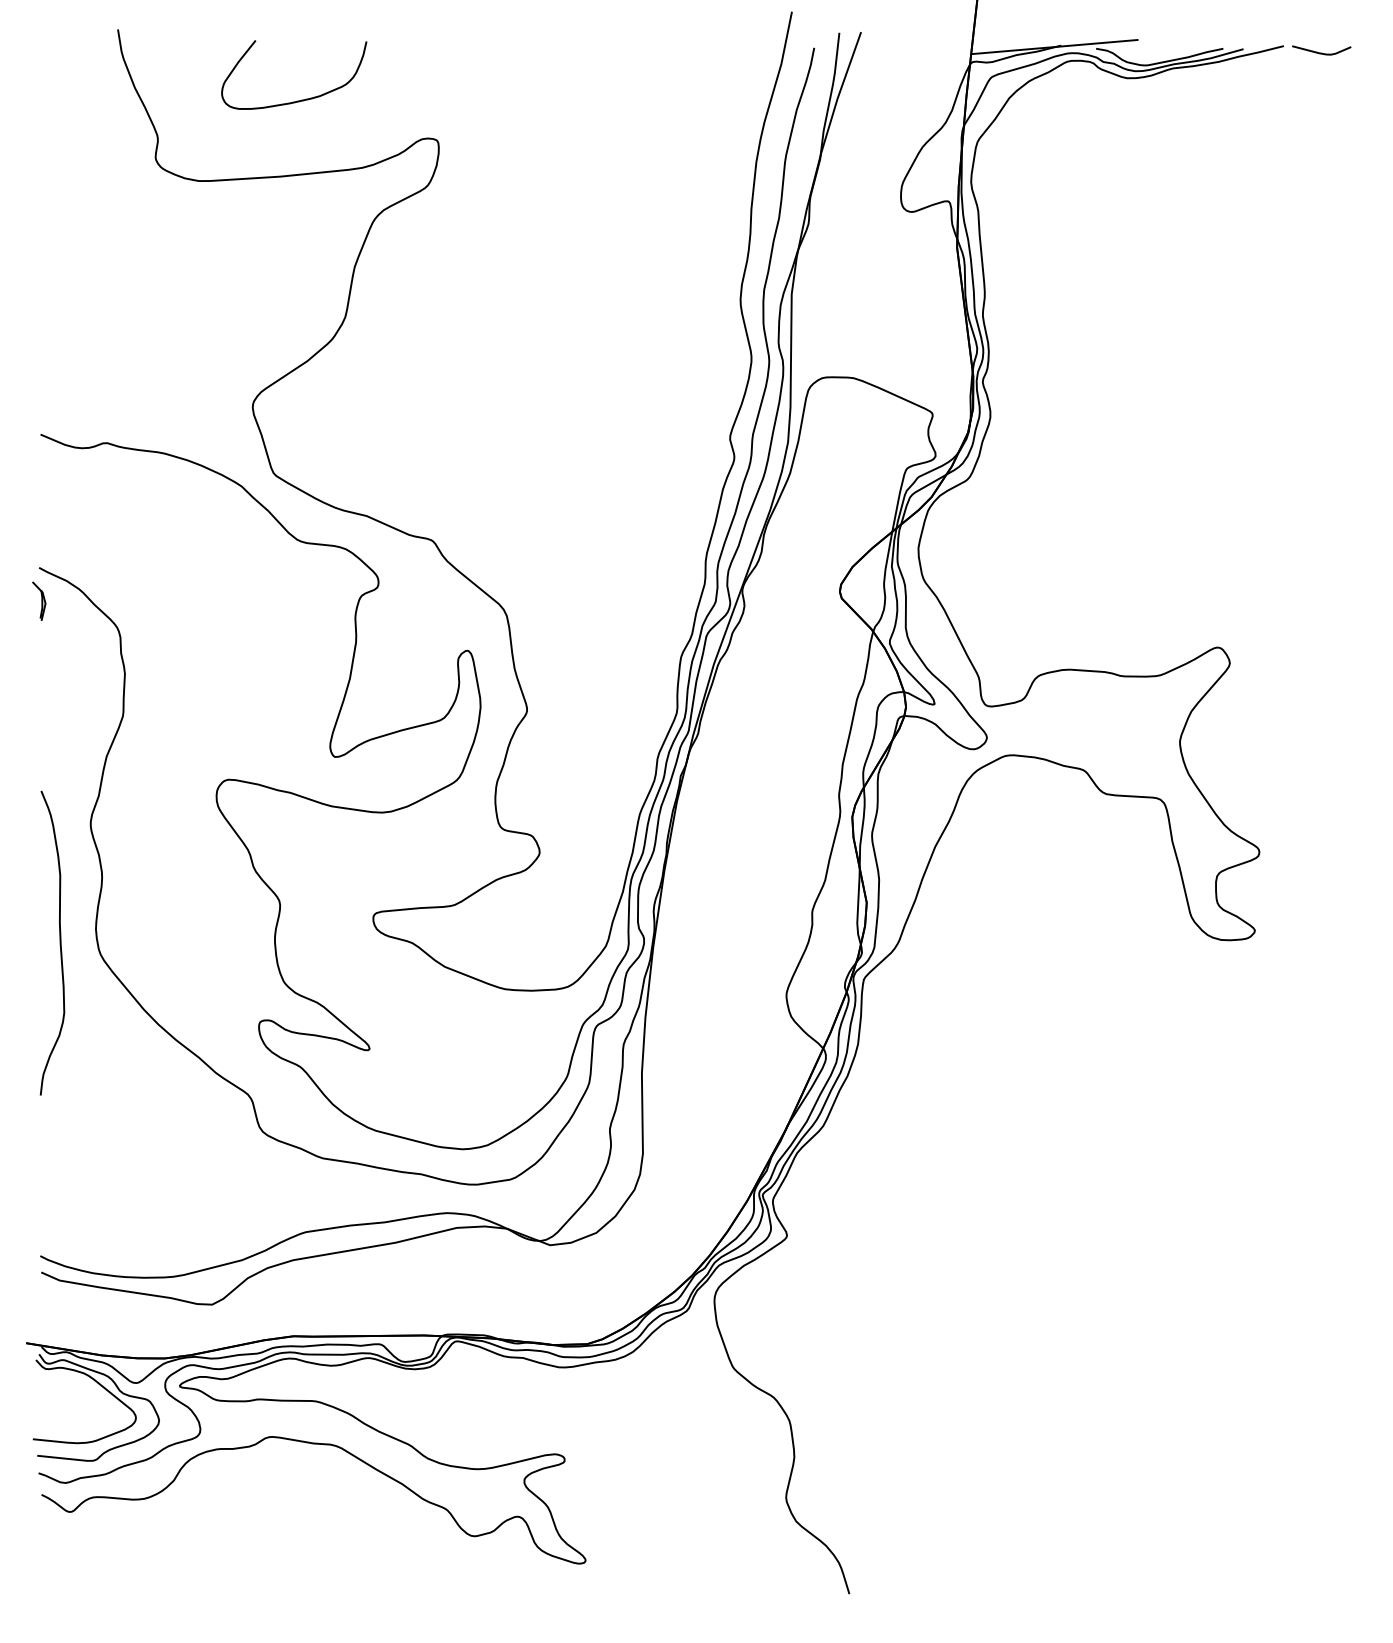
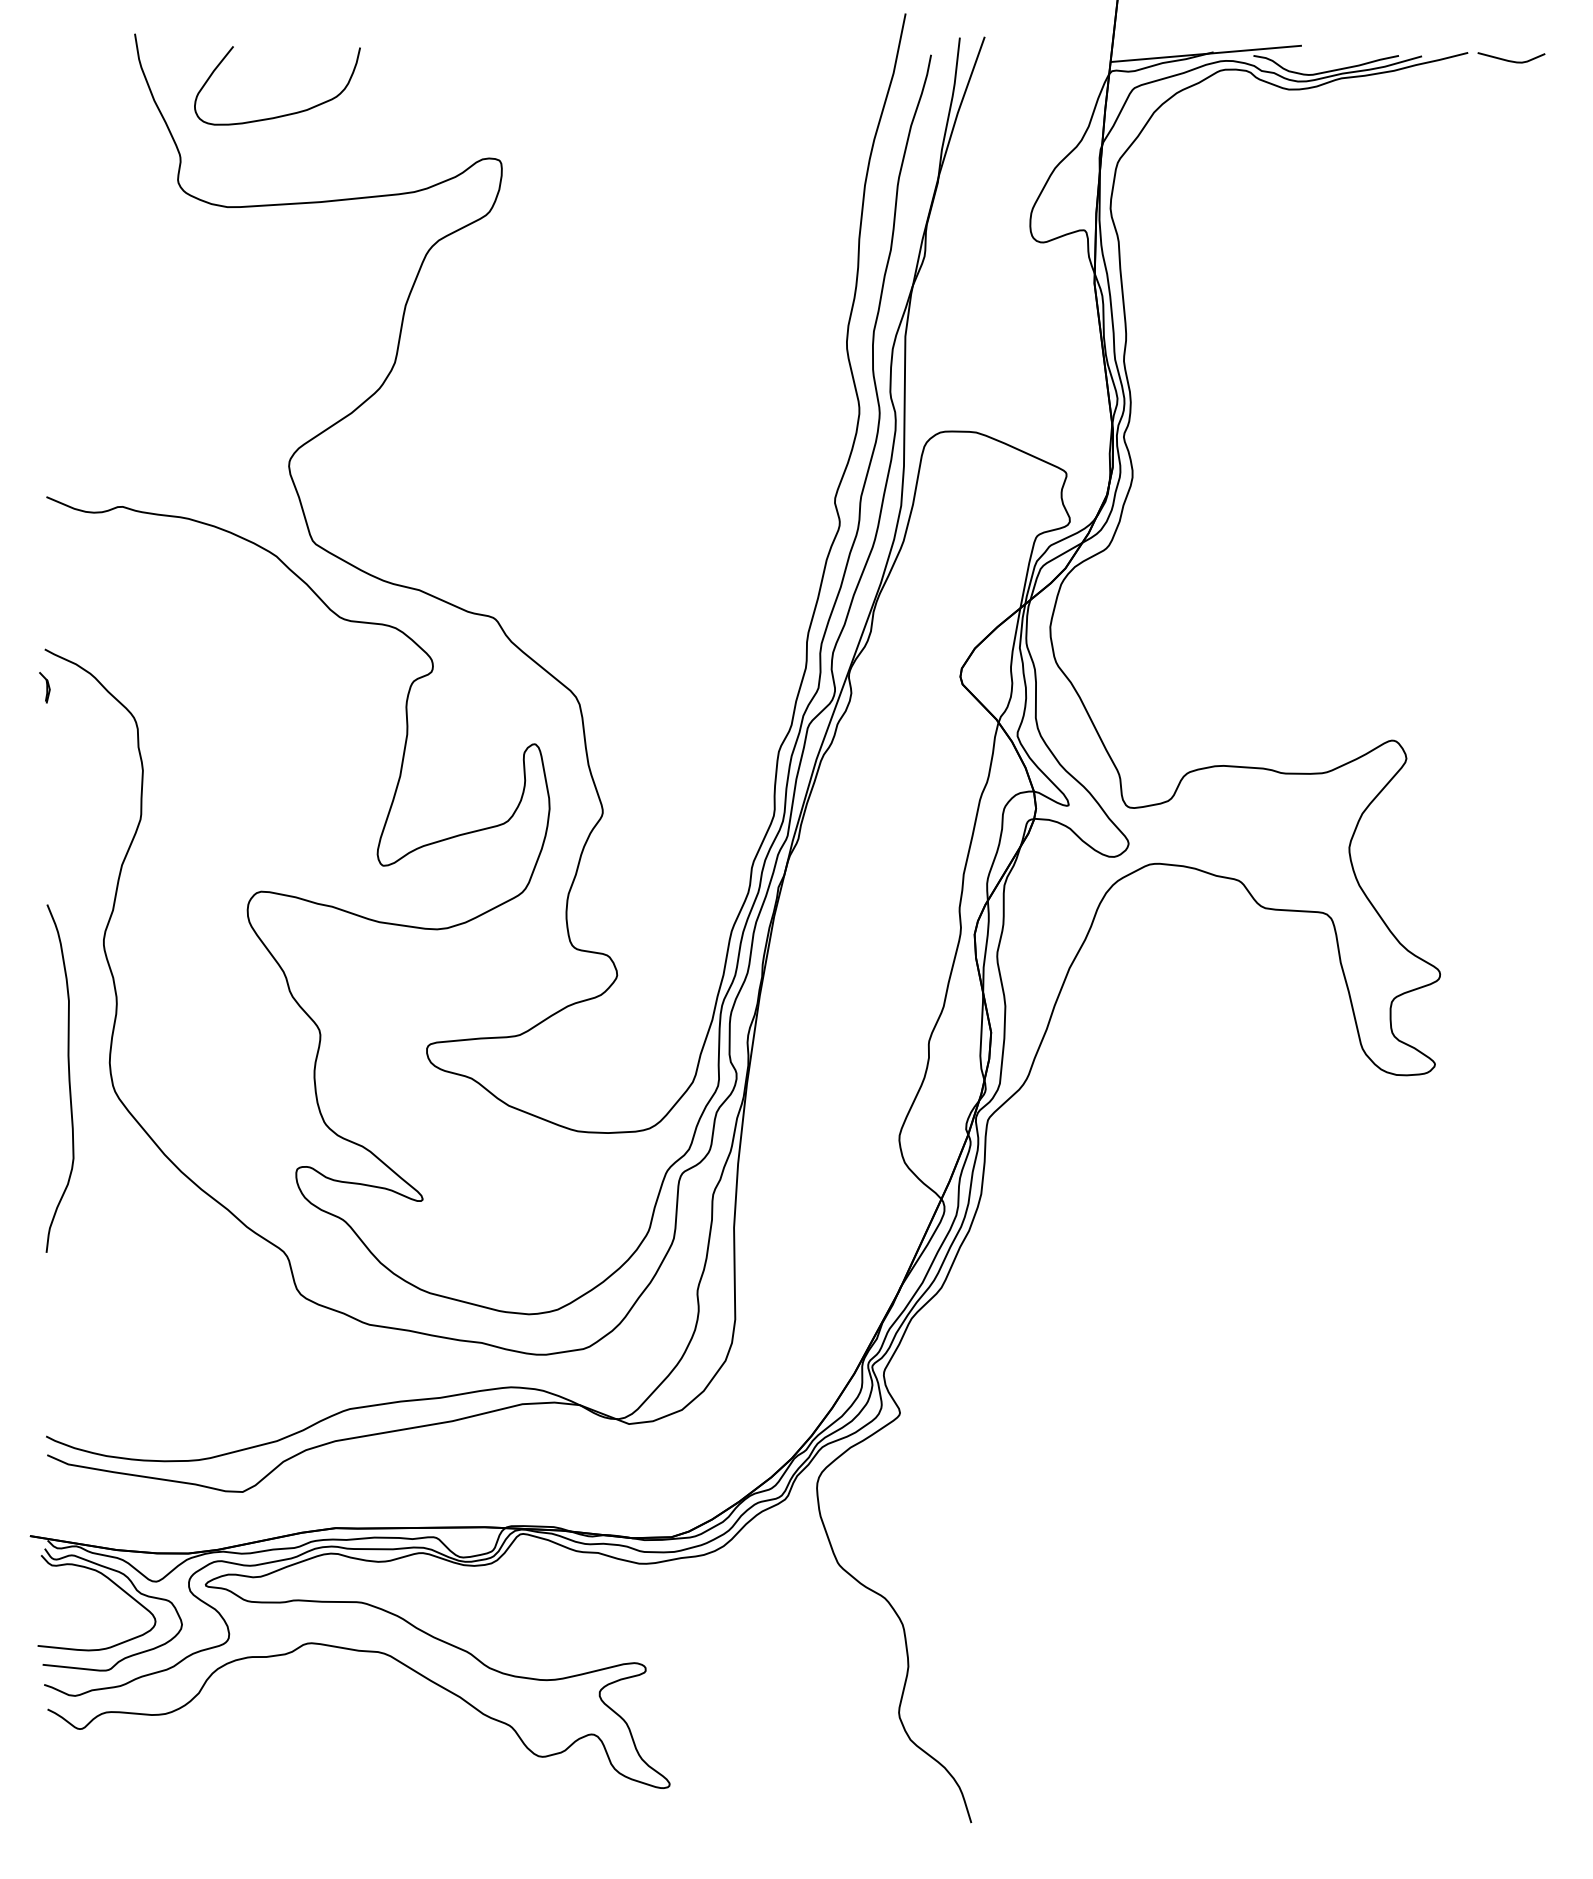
curve: (300, 100) -> (284, 114), moved
part: (38, 601) -> (44, 687), size x0.7

